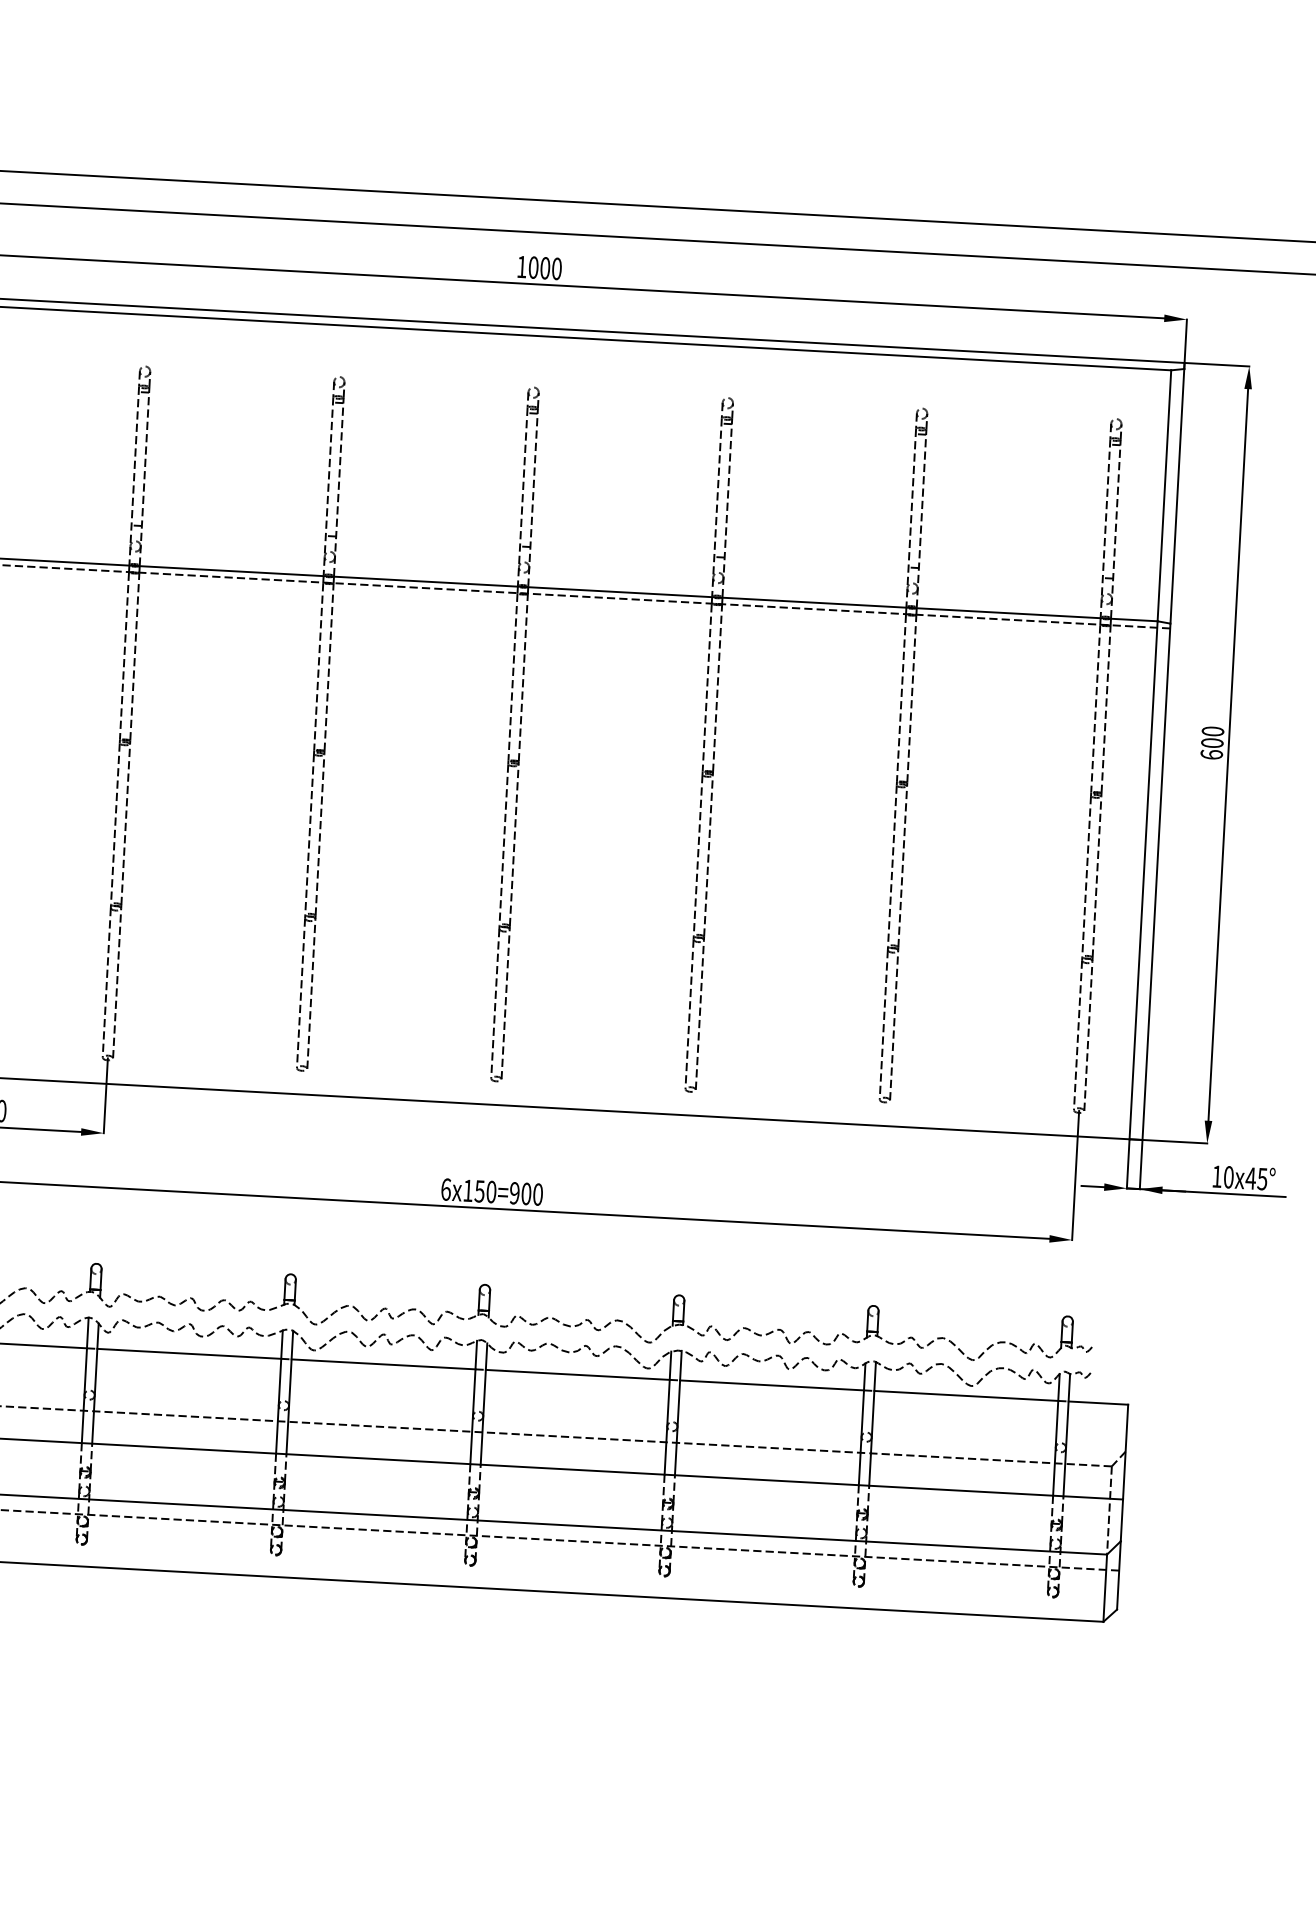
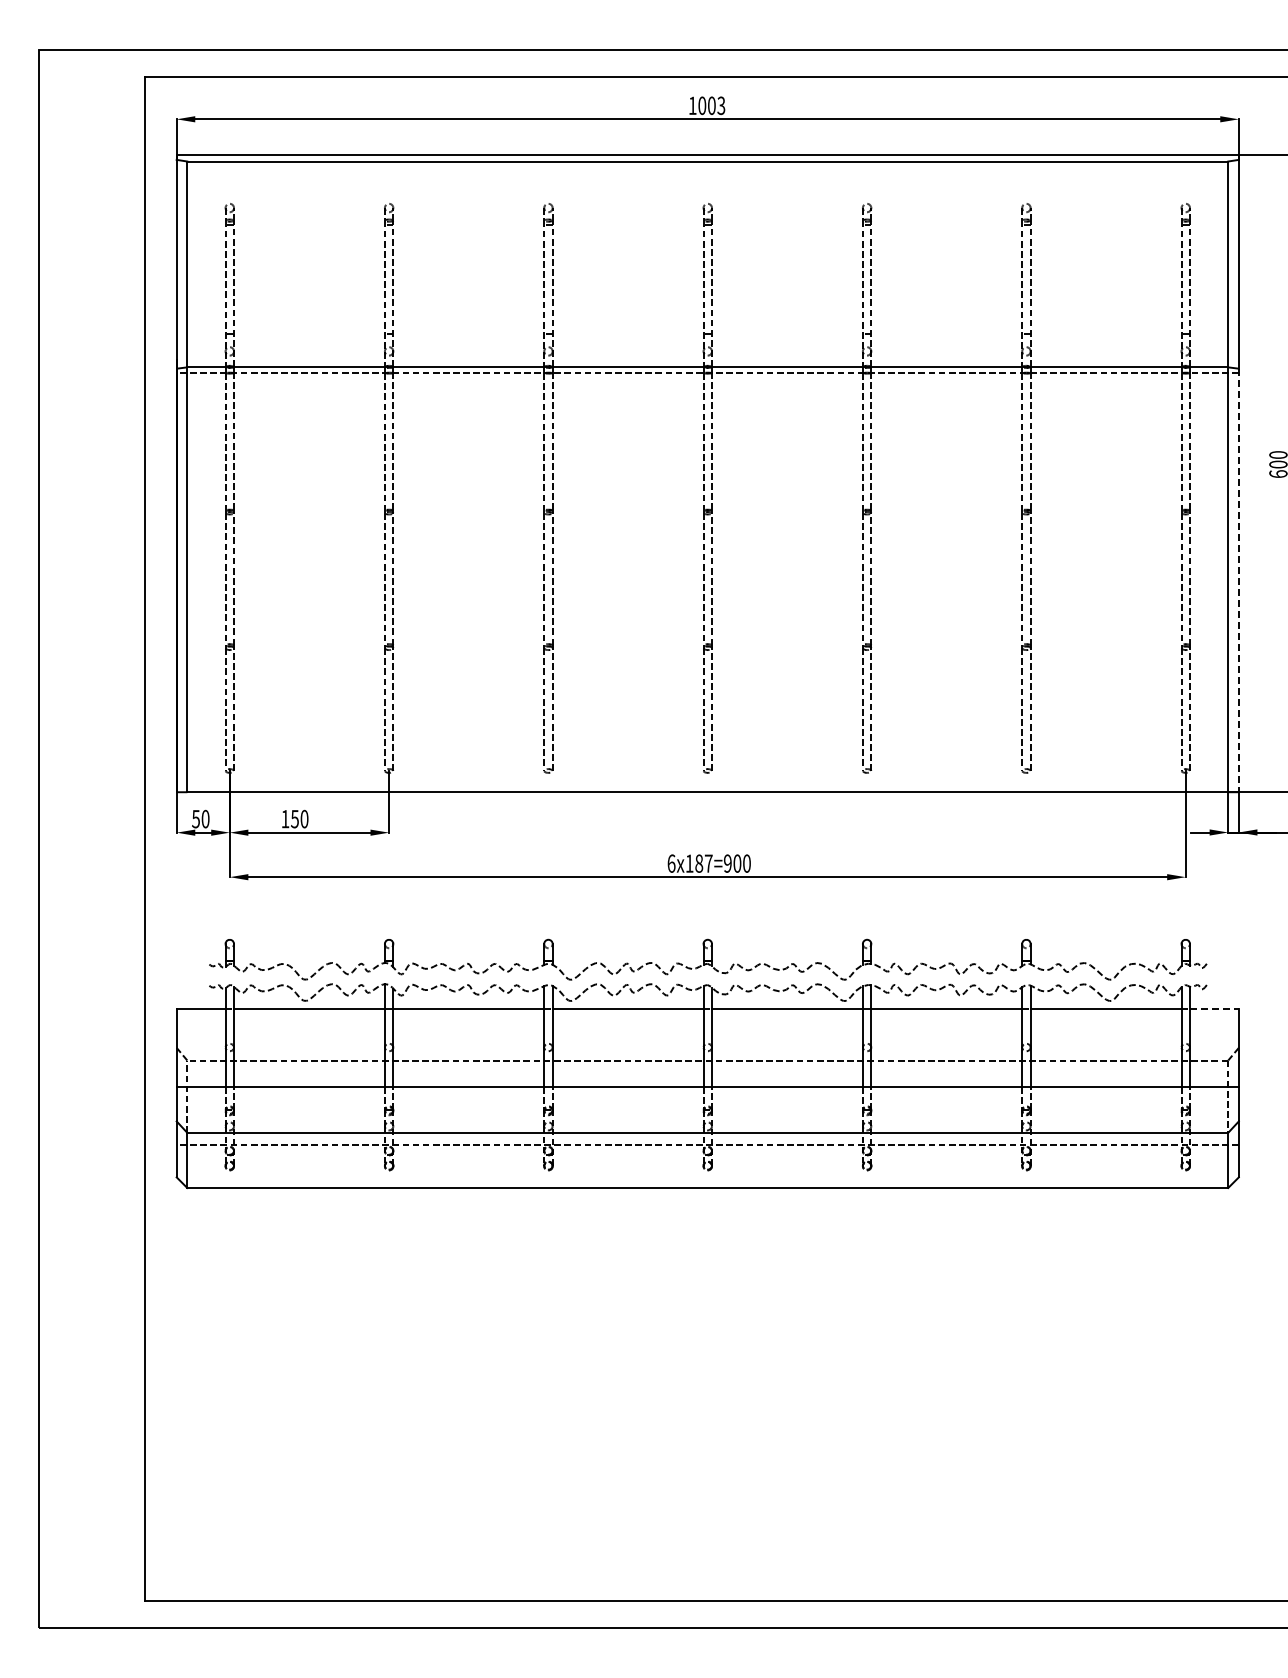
text: (557, 268) -> (721, 105), 1000 -> 1003
line: (1156, 881) -> (1238, 580), solid -> dashed
text: (485, 1191) -> (703, 863), 150=900 -> 187=900
line: (1098, 1403) -> (1214, 1009), solid -> dashed

